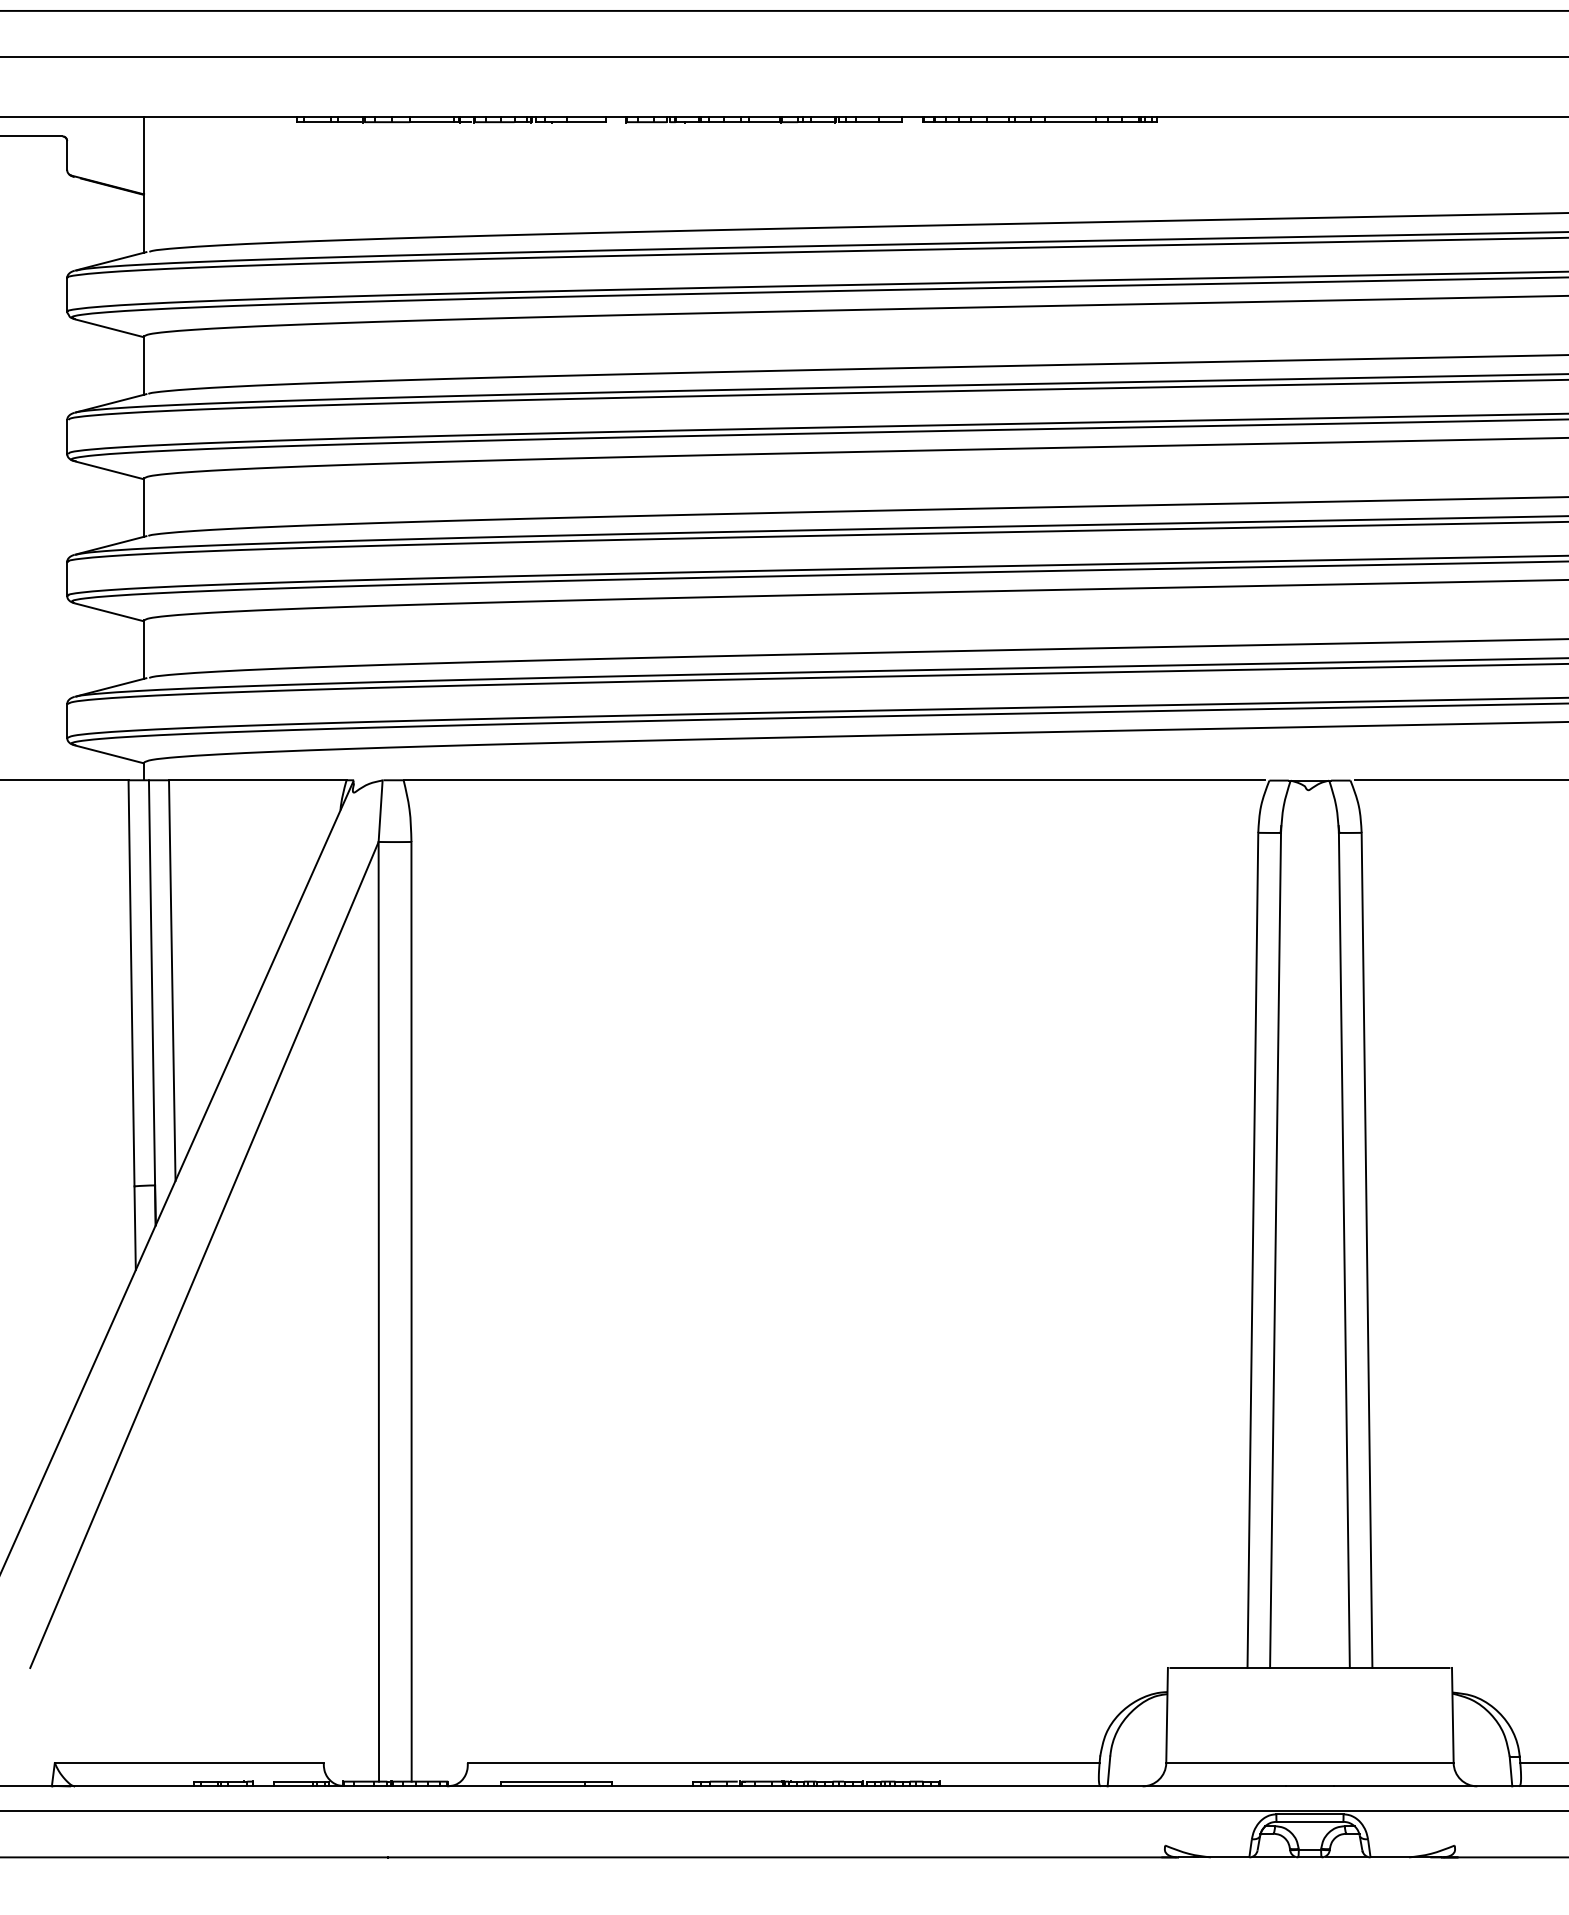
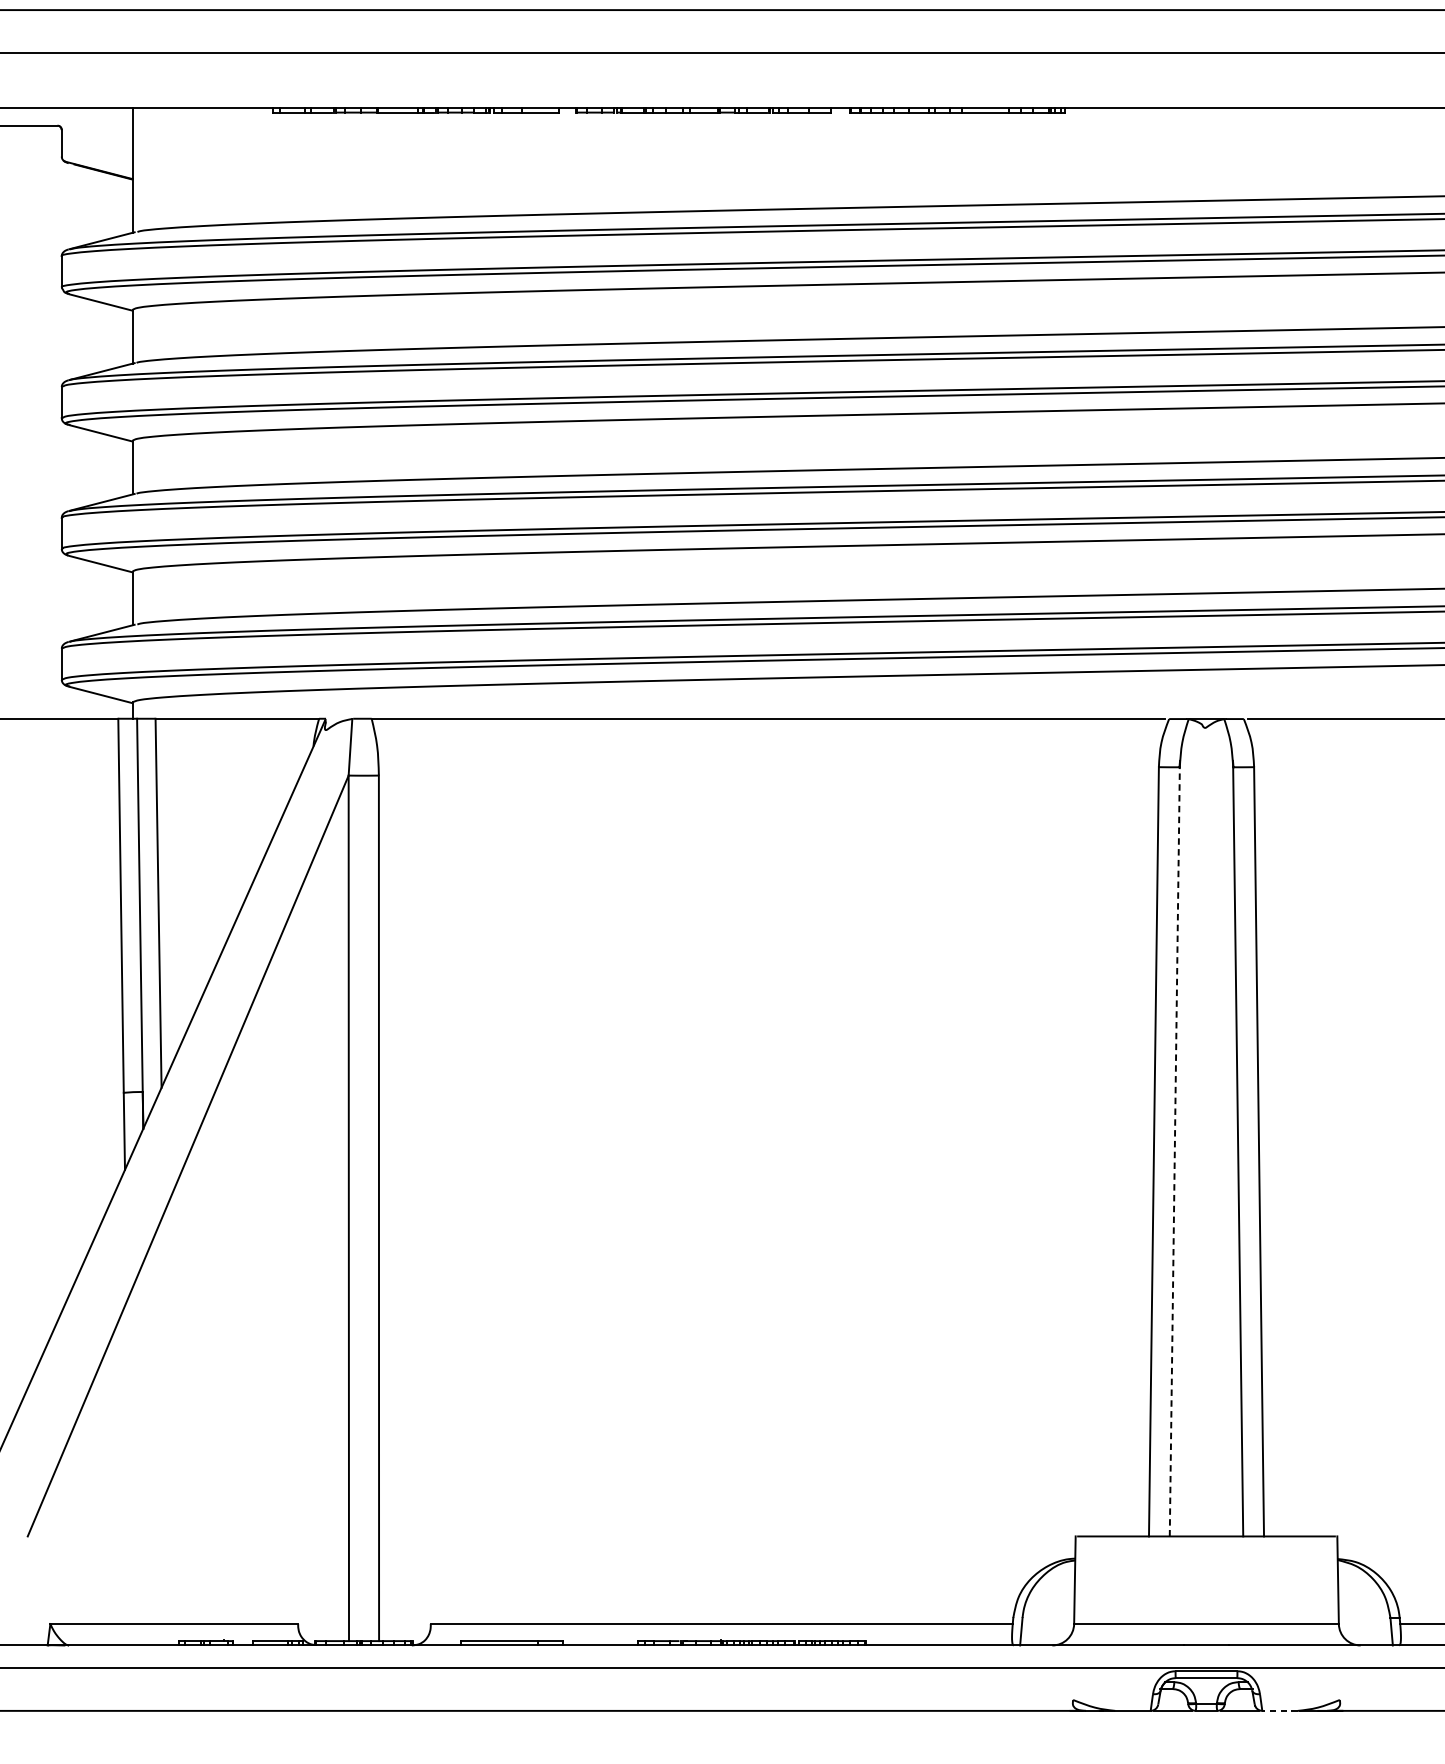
line: (1275, 1250) -> (1174, 1151), solid -> dashed
line: (1389, 1857) -> (1279, 1710), solid -> dashed

